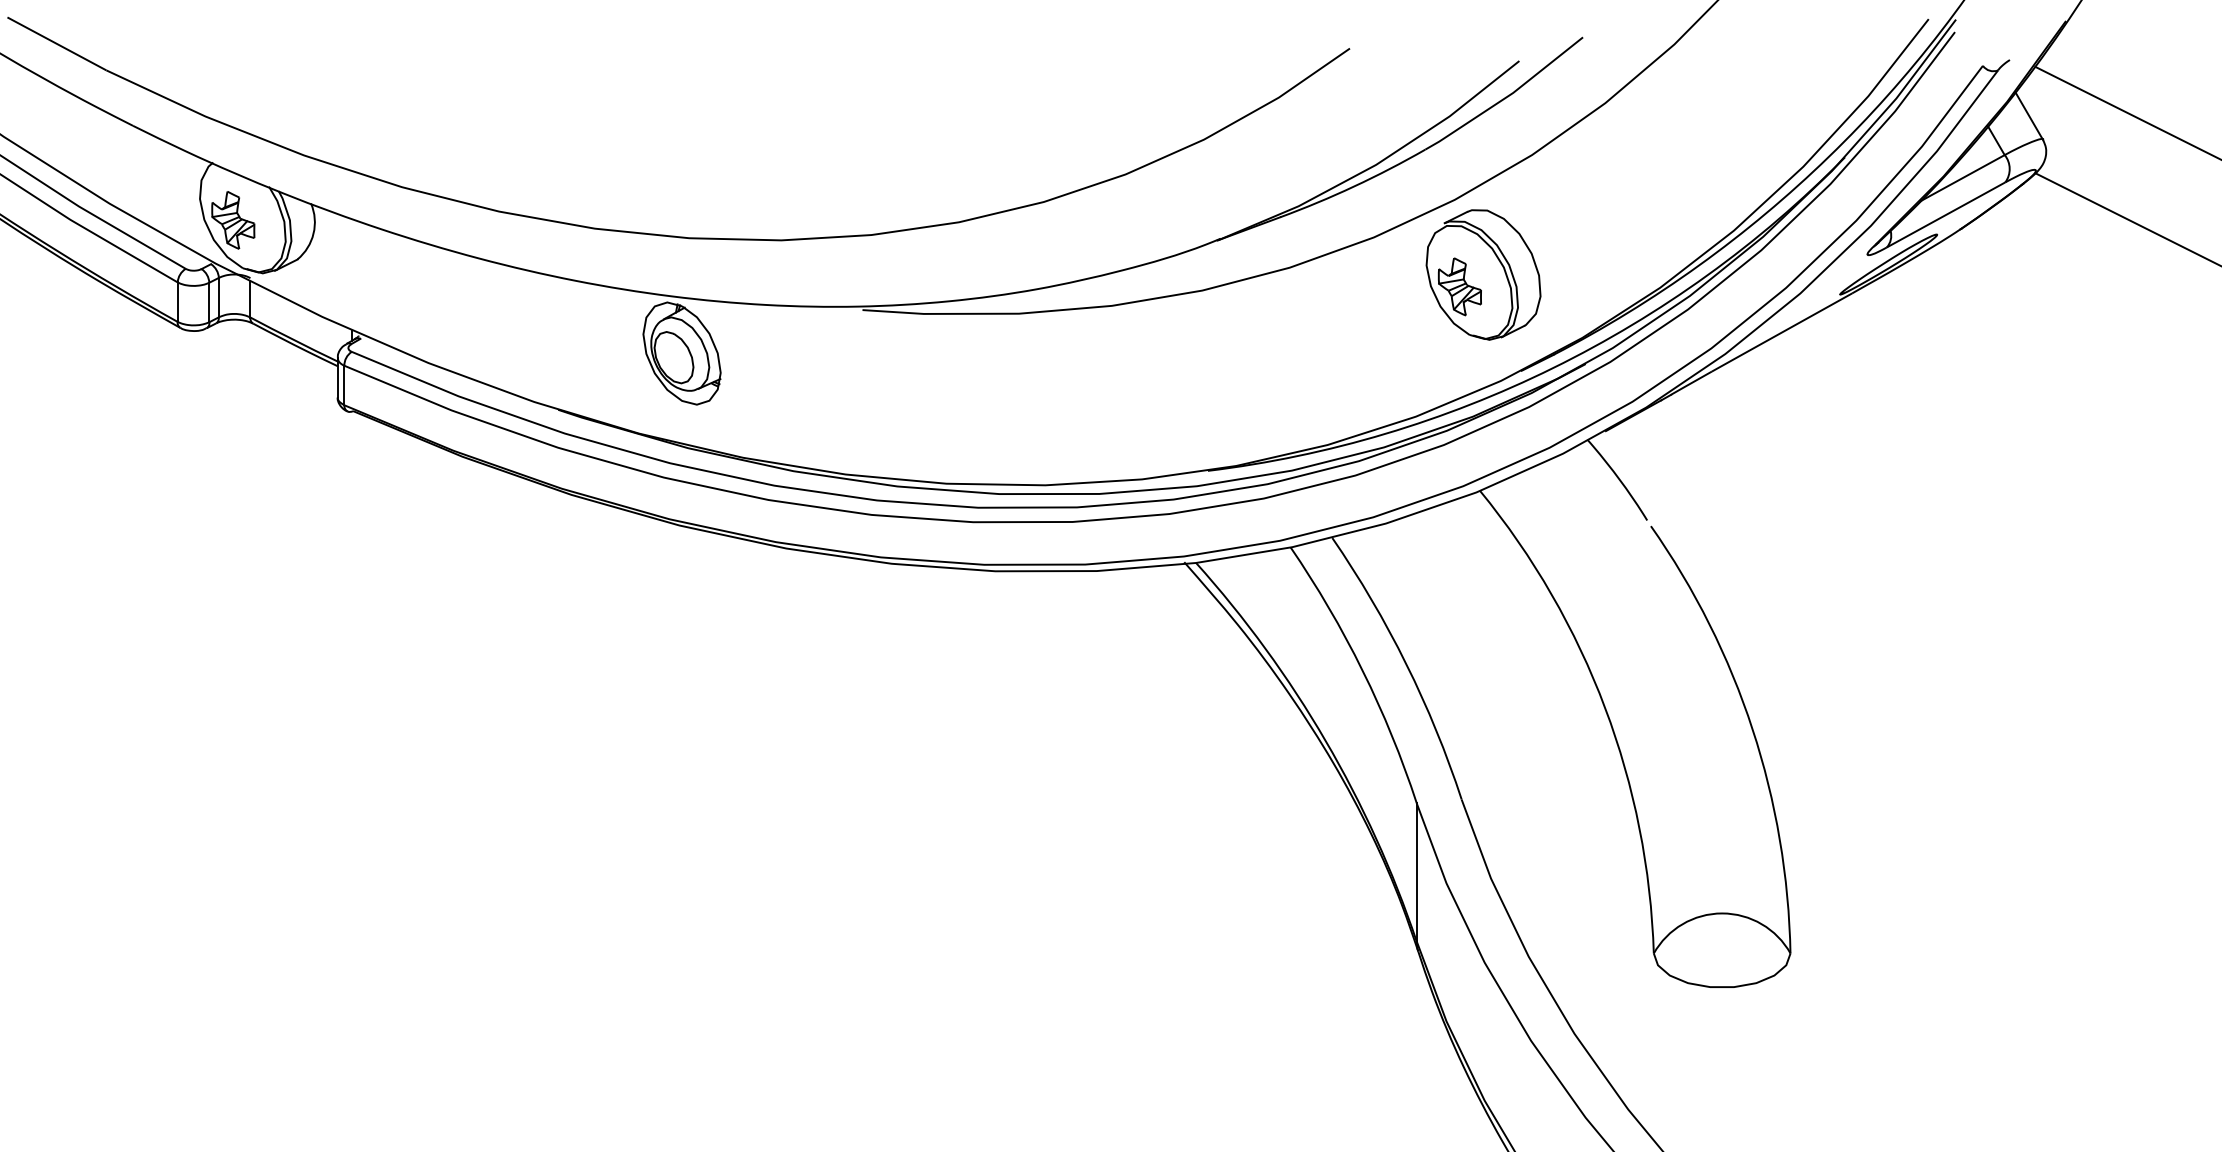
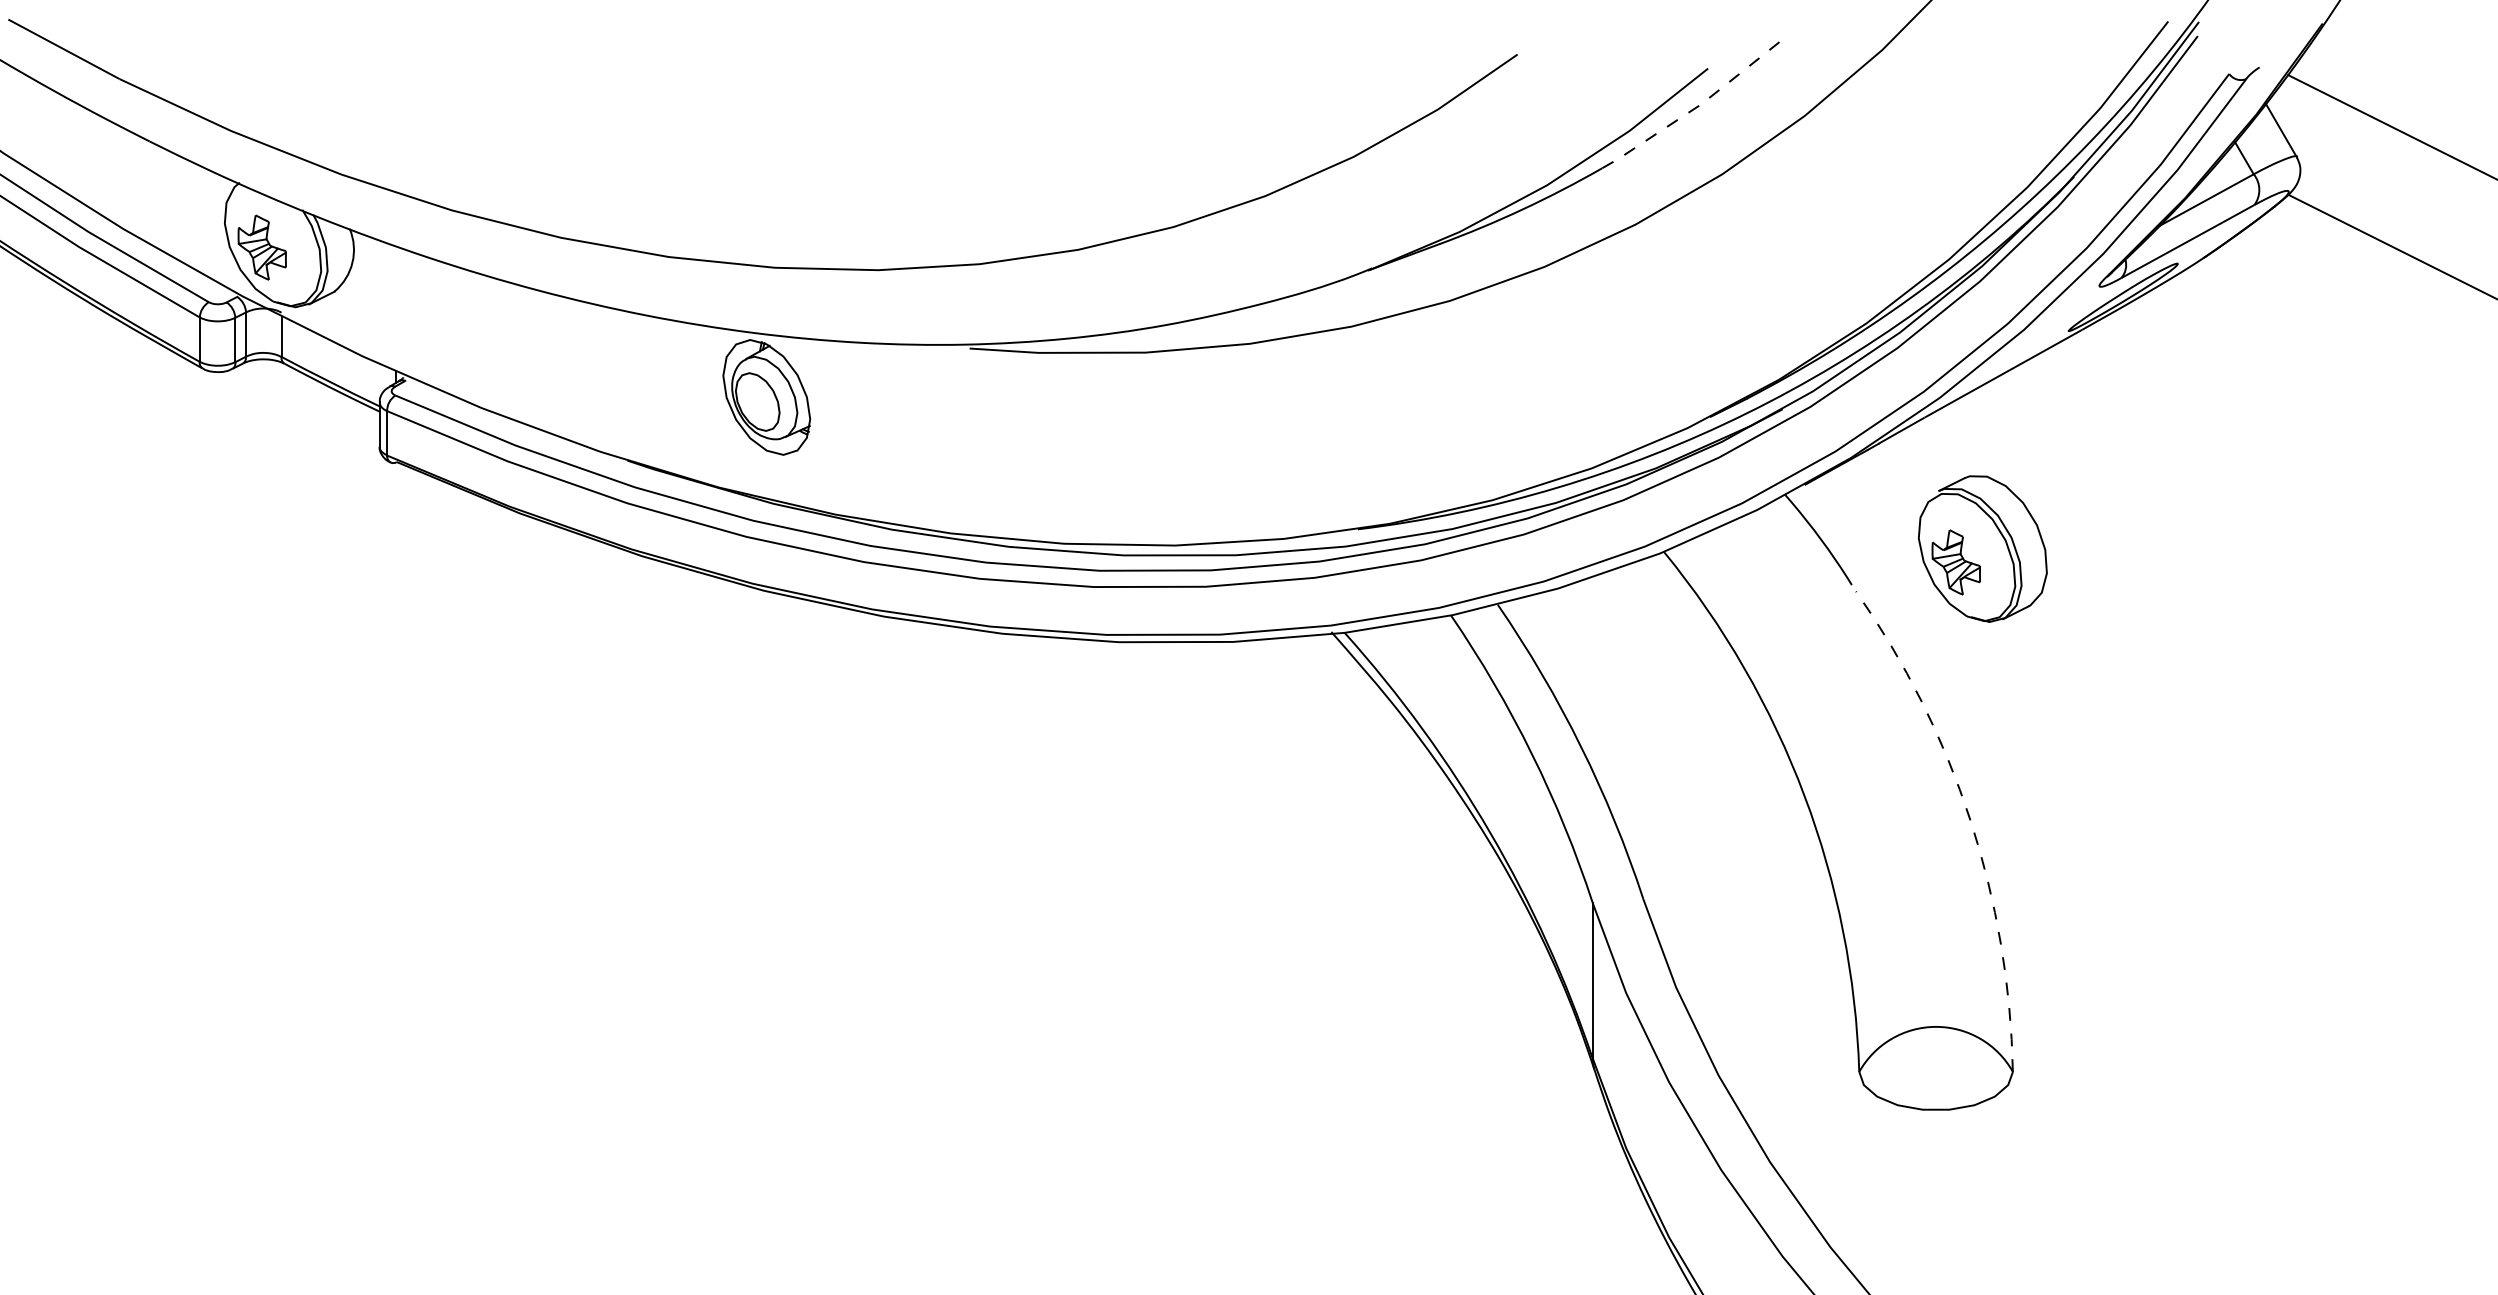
line: (1506, 97) -> (1693, 109), solid -> dashed
part: (1483, 274) -> (1982, 548), moved
arc: (1752, 729) -> (1970, 820), solid -> dashed

